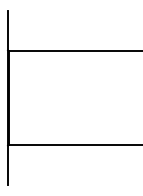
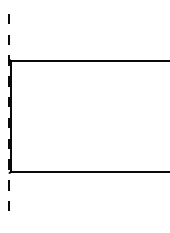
line: (7, 98) -> (9, 117), solid -> dashed

